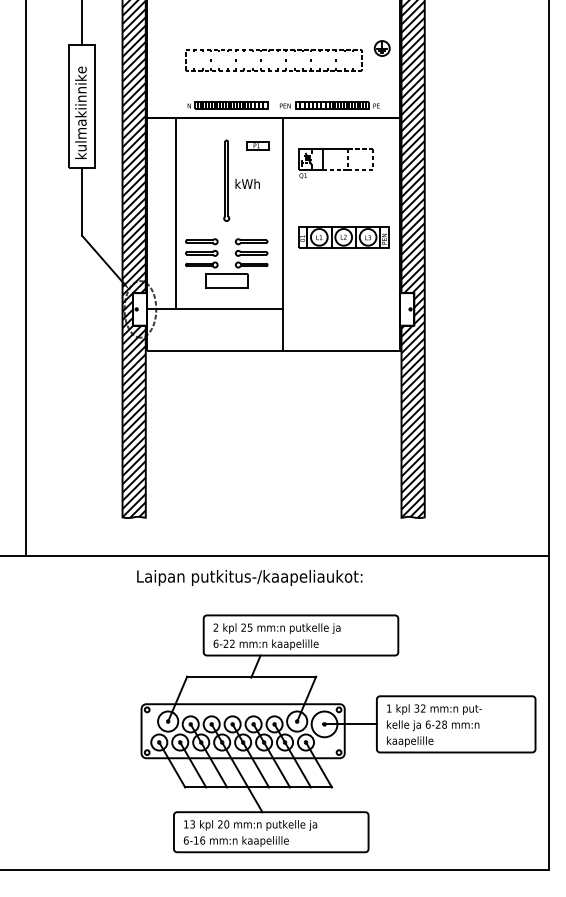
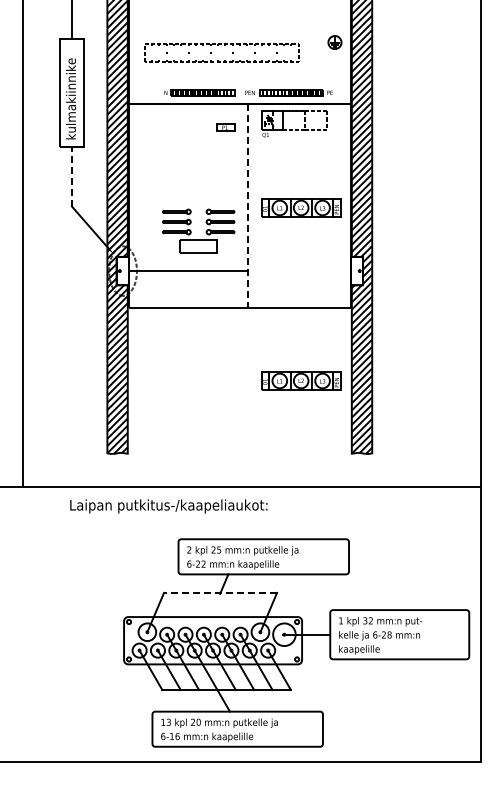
part: (269, 51) -> (218, 45), moved
part: (337, 169) -> (295, 129), moved
part: (241, 180) -> (211, 158), removed
line: (82, 201) -> (72, 176), solid -> dashed
line: (176, 212) -> (154, 186), removed
line: (282, 234) -> (247, 205), solid -> dashed
part: (344, 434) -> (301, 380), added
text: (249, 578) -> (168, 506), moved
line: (251, 676) -> (220, 592), solid -> dashed

